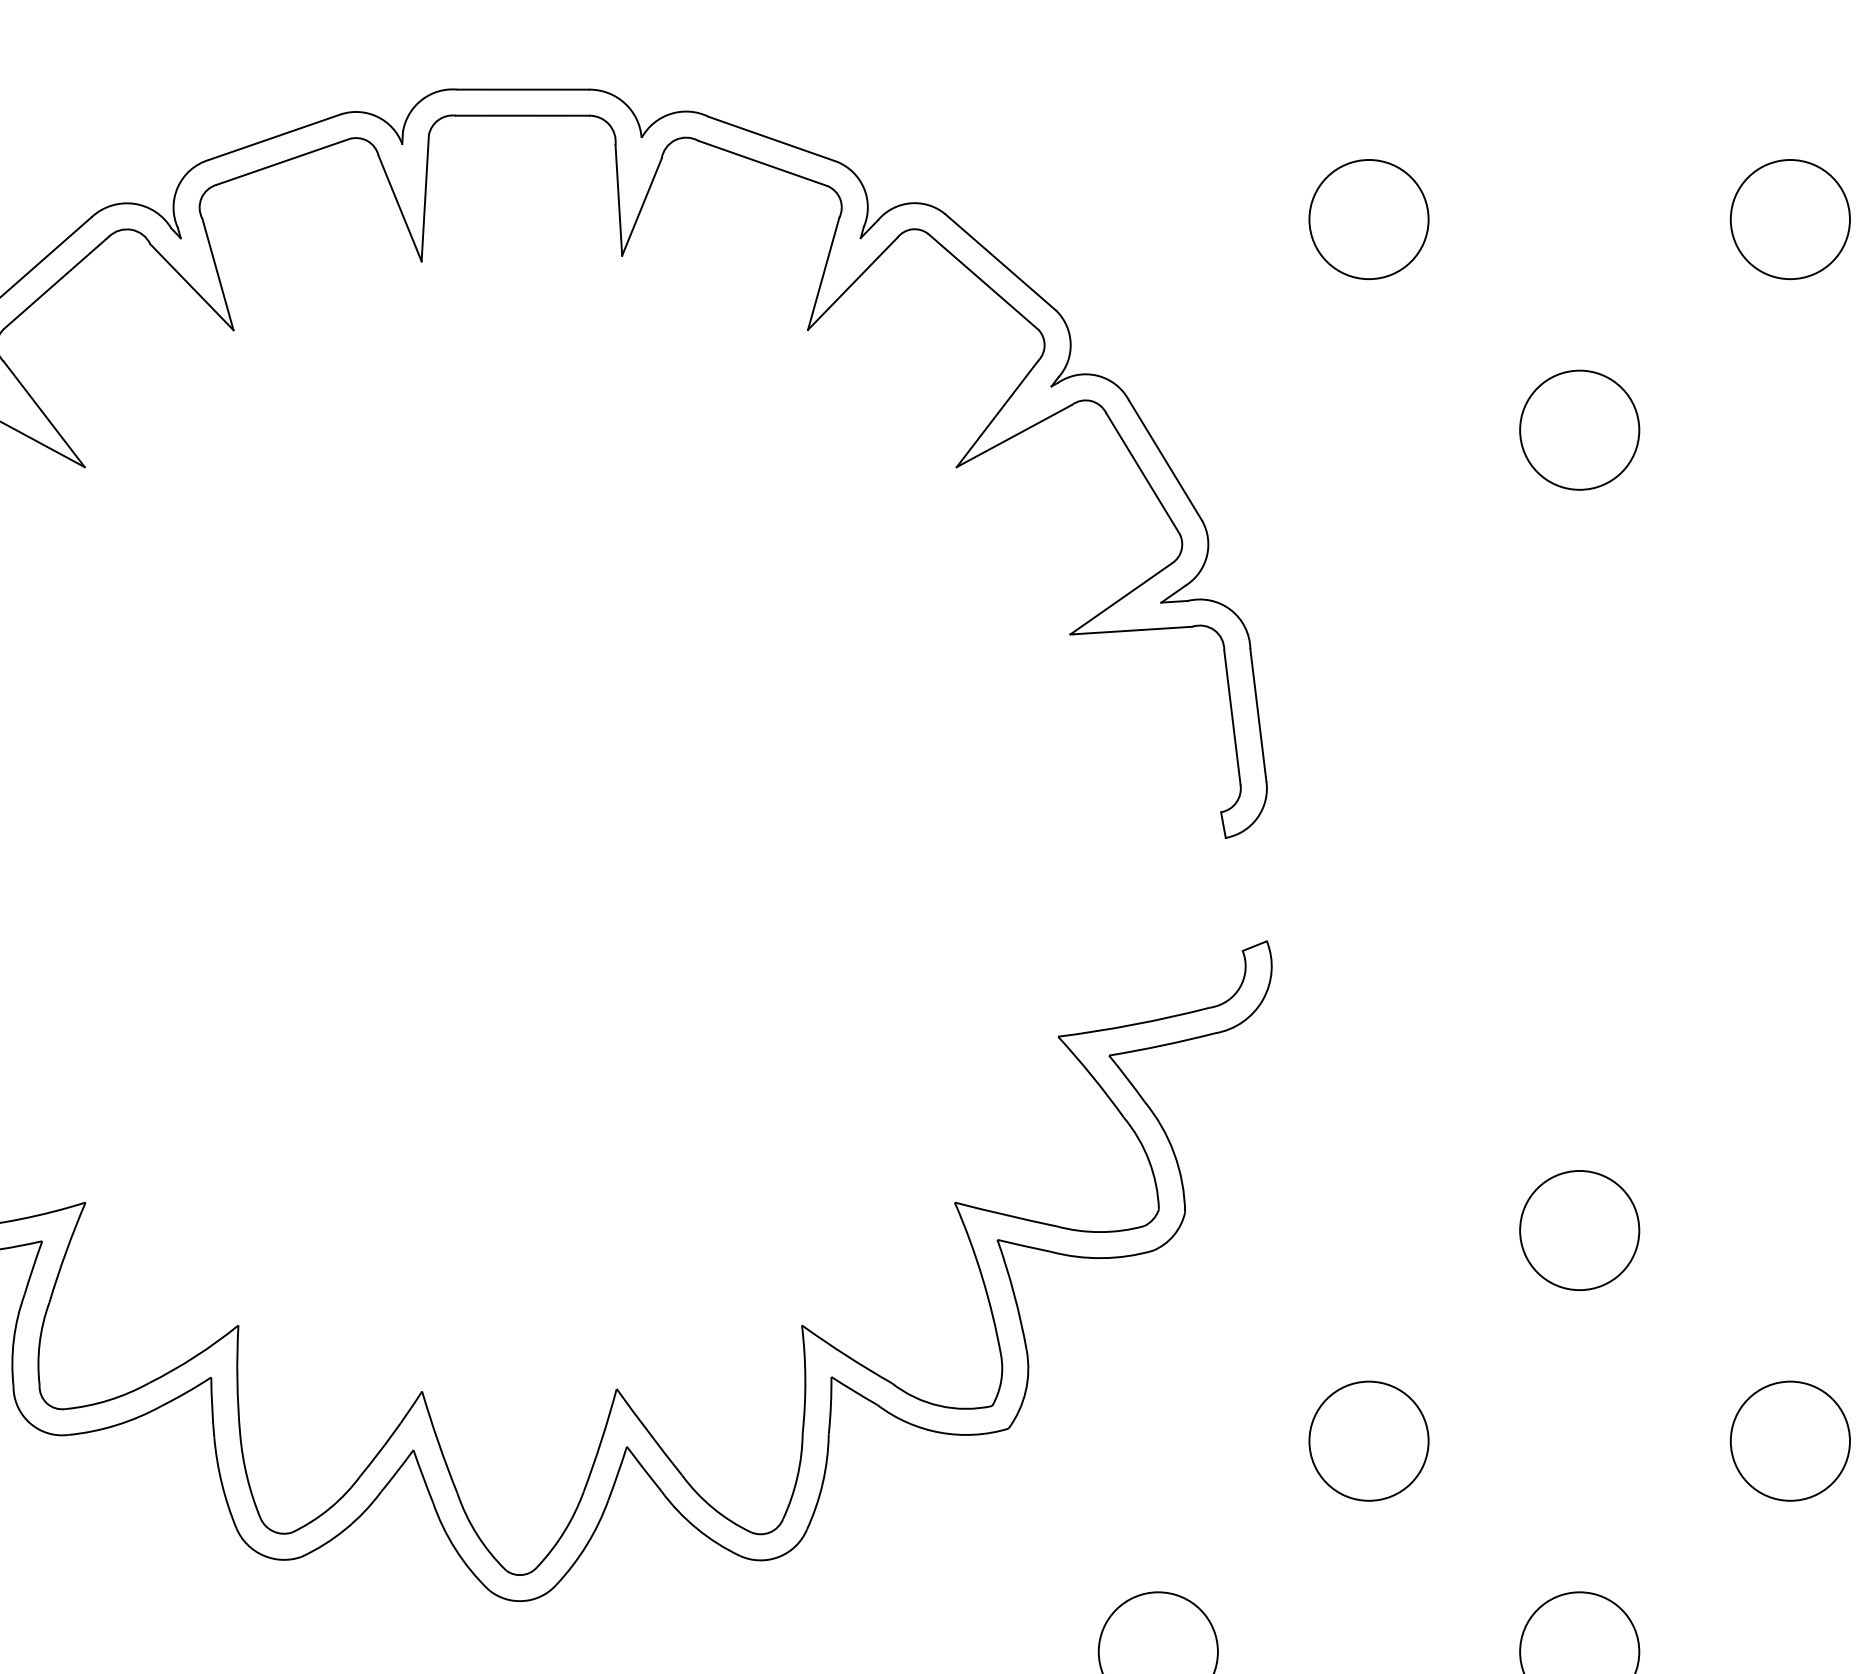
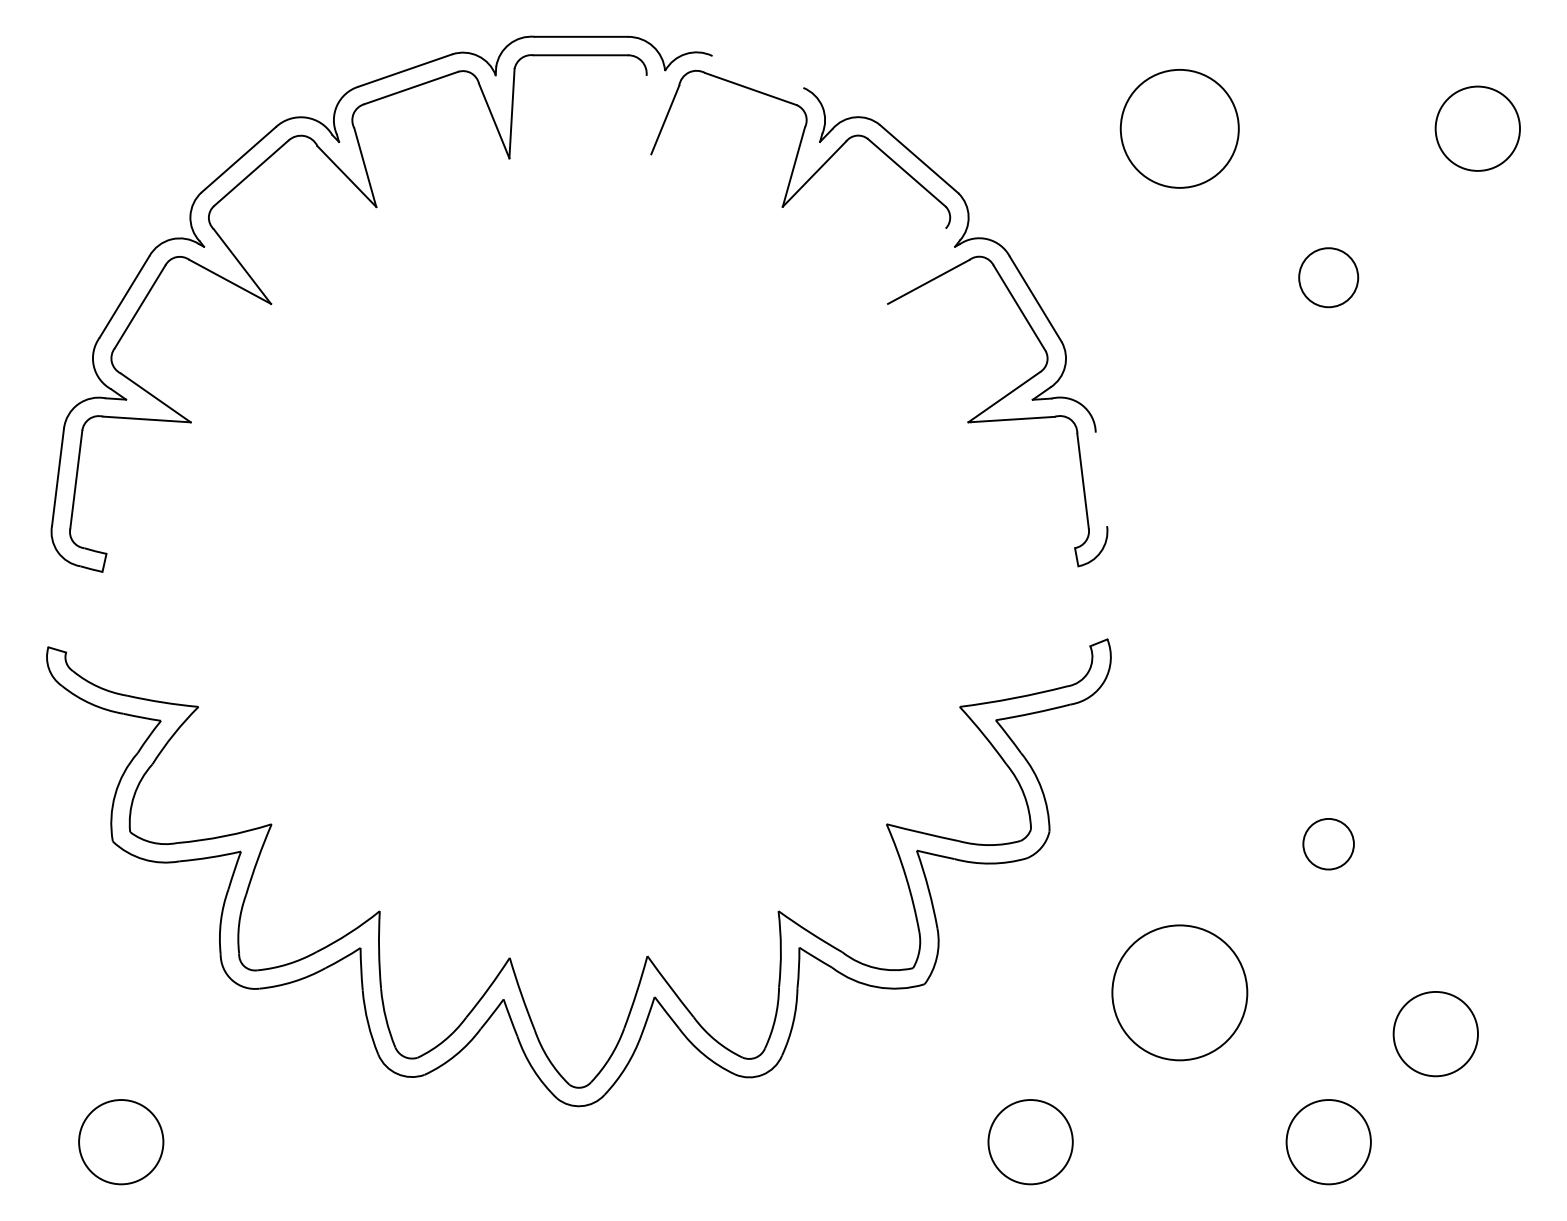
line: (772, 138) -> (757, 71), removed
line: (618, 199) -> (648, 114), removed
circle: (1368, 219) -> (1179, 128), size x1.4
line: (996, 412) -> (916, 265), removed
circle: (1579, 429) -> (1328, 277), size x0.7
line: (1258, 715) -> (1101, 479), removed
circle: (1579, 1231) -> (1328, 844), size x0.6
circle: (1368, 1441) -> (1179, 993), size x1.6
circle: (1789, 1441) -> (1435, 1034), moved

